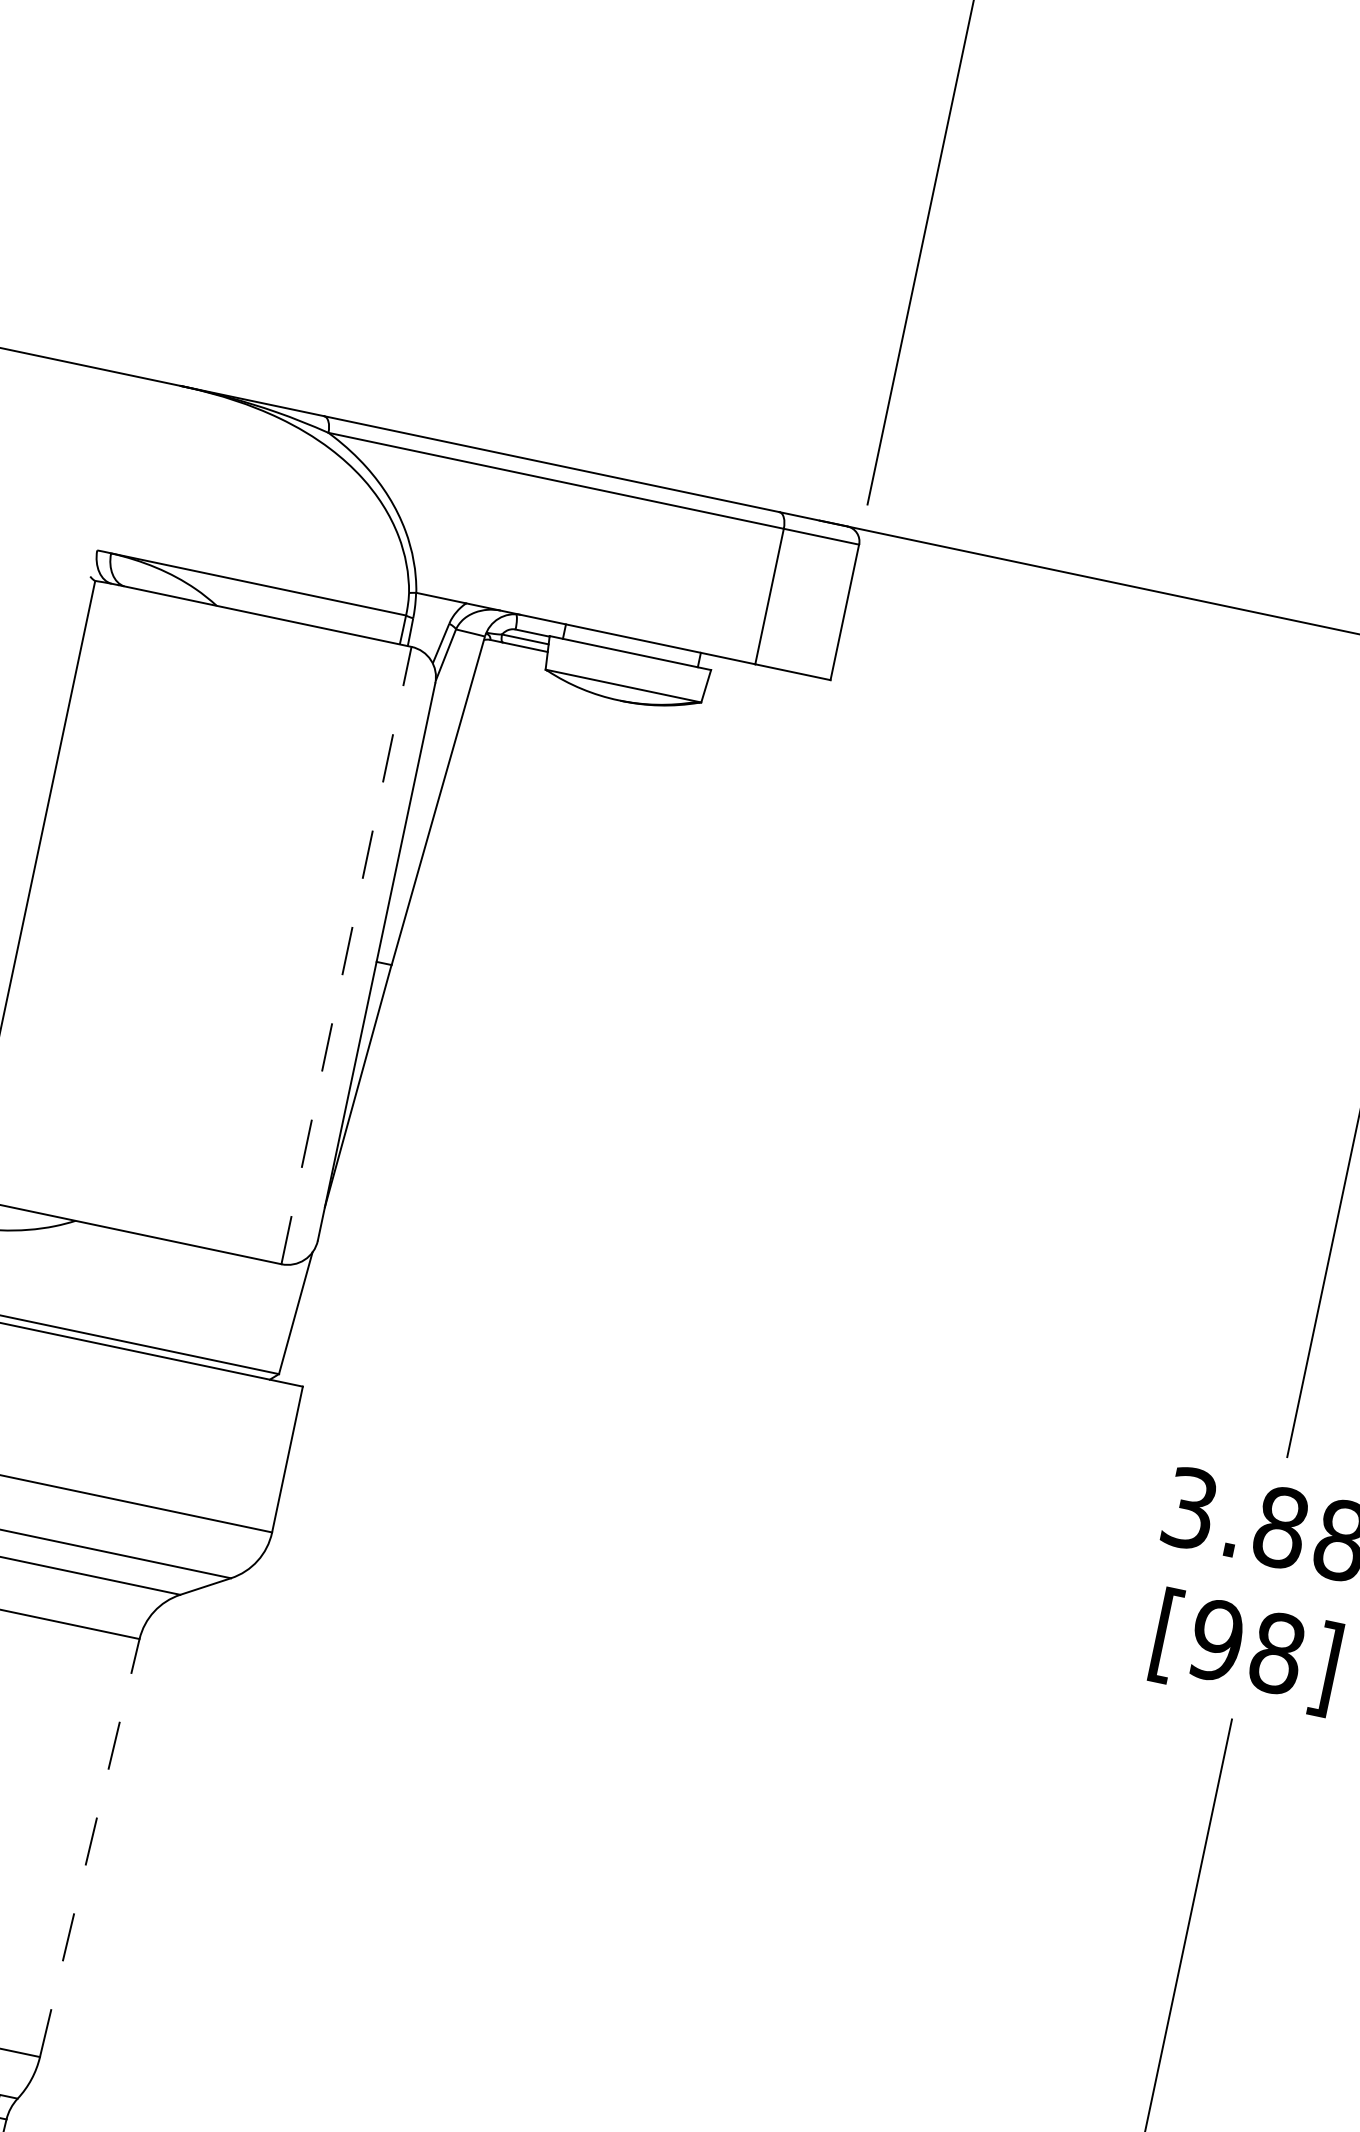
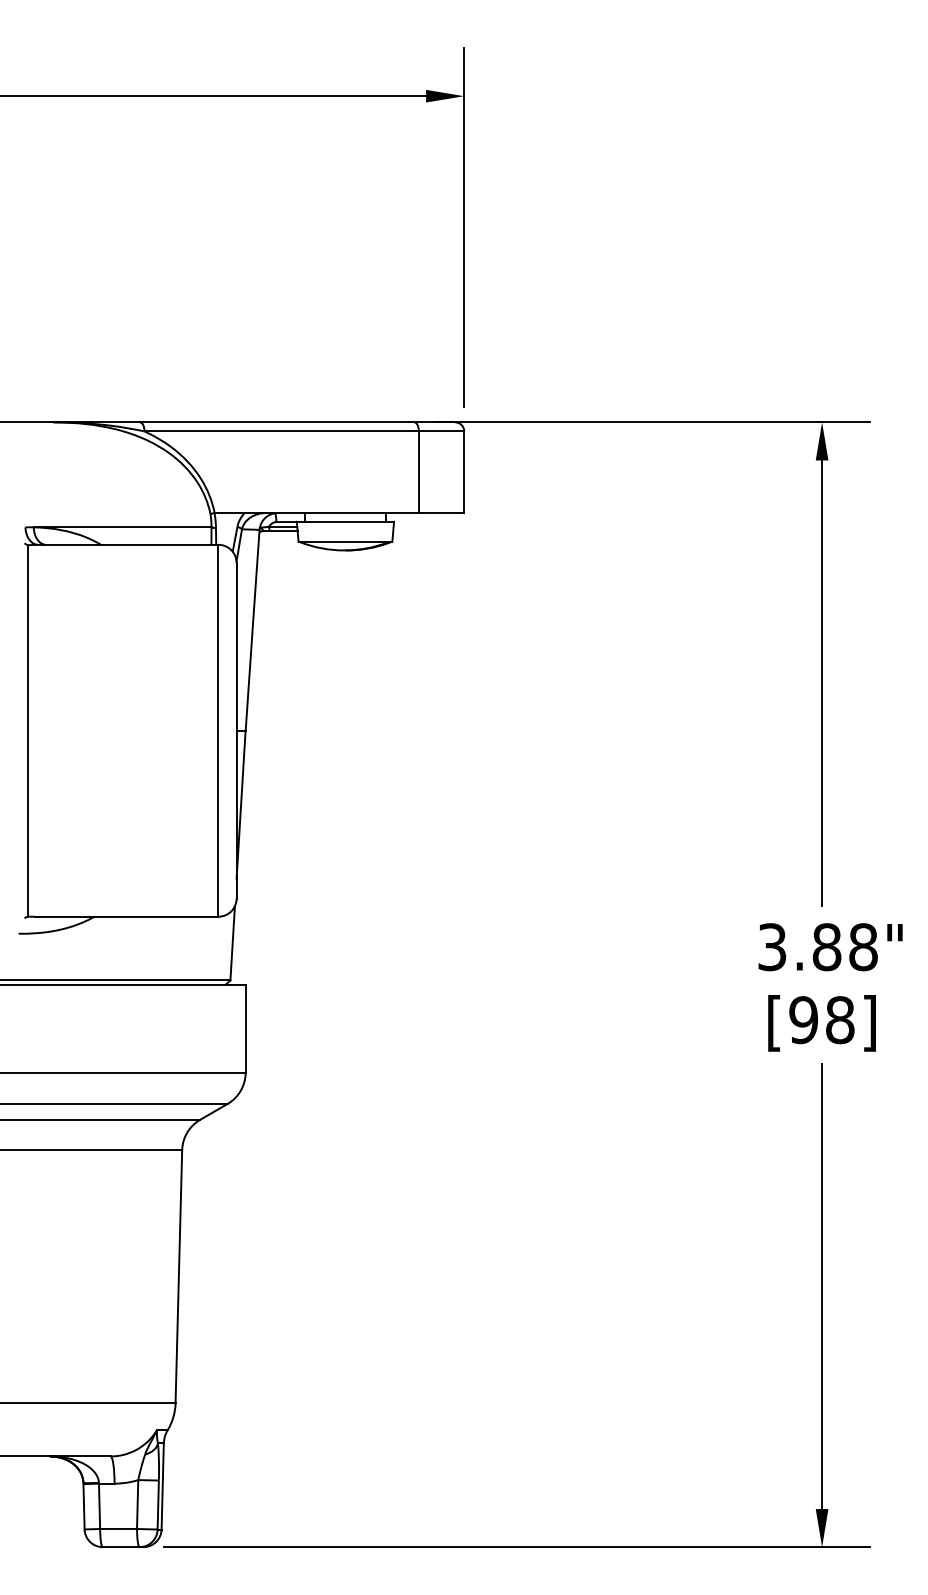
line: (346, 955) -> (218, 730), dashed -> solid
line: (89, 1847) -> (178, 1276), dashed -> solid

